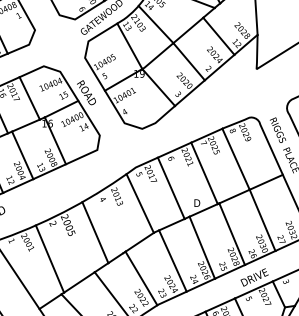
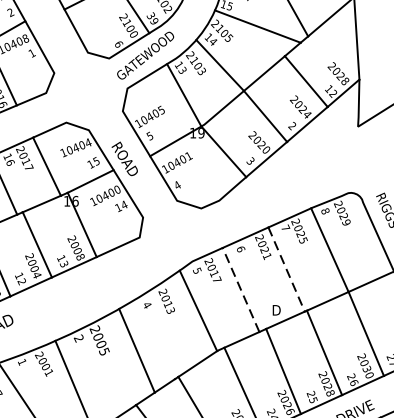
line: (204, 173) -> (286, 269), solid -> dashed
line: (171, 187) -> (241, 288), solid -> dashed

